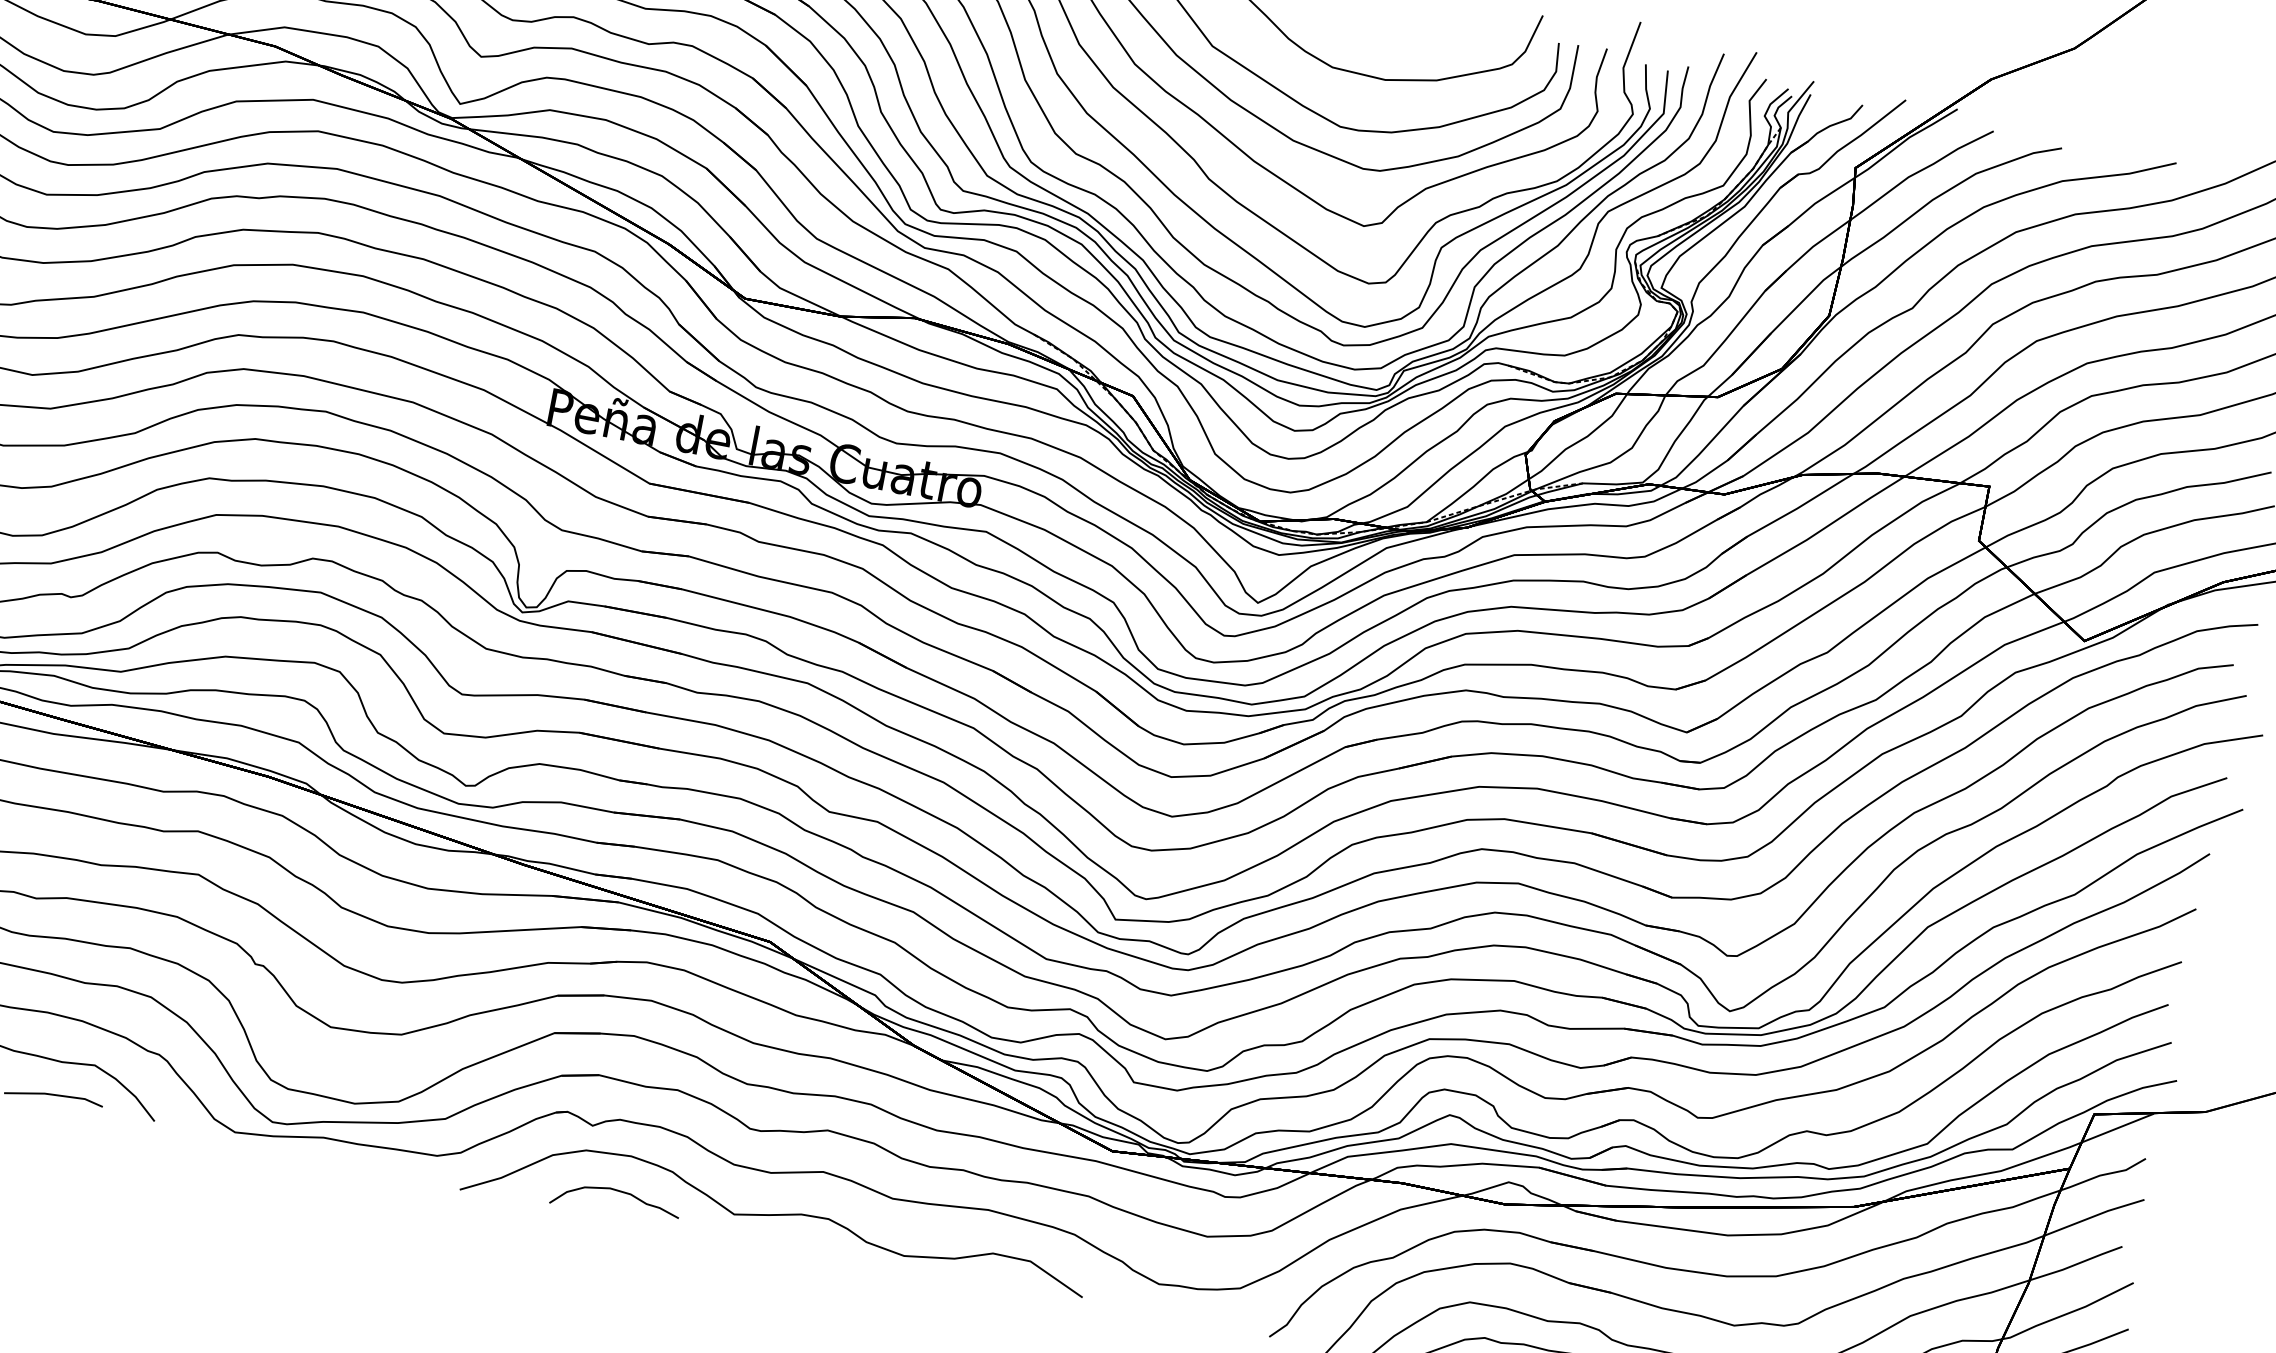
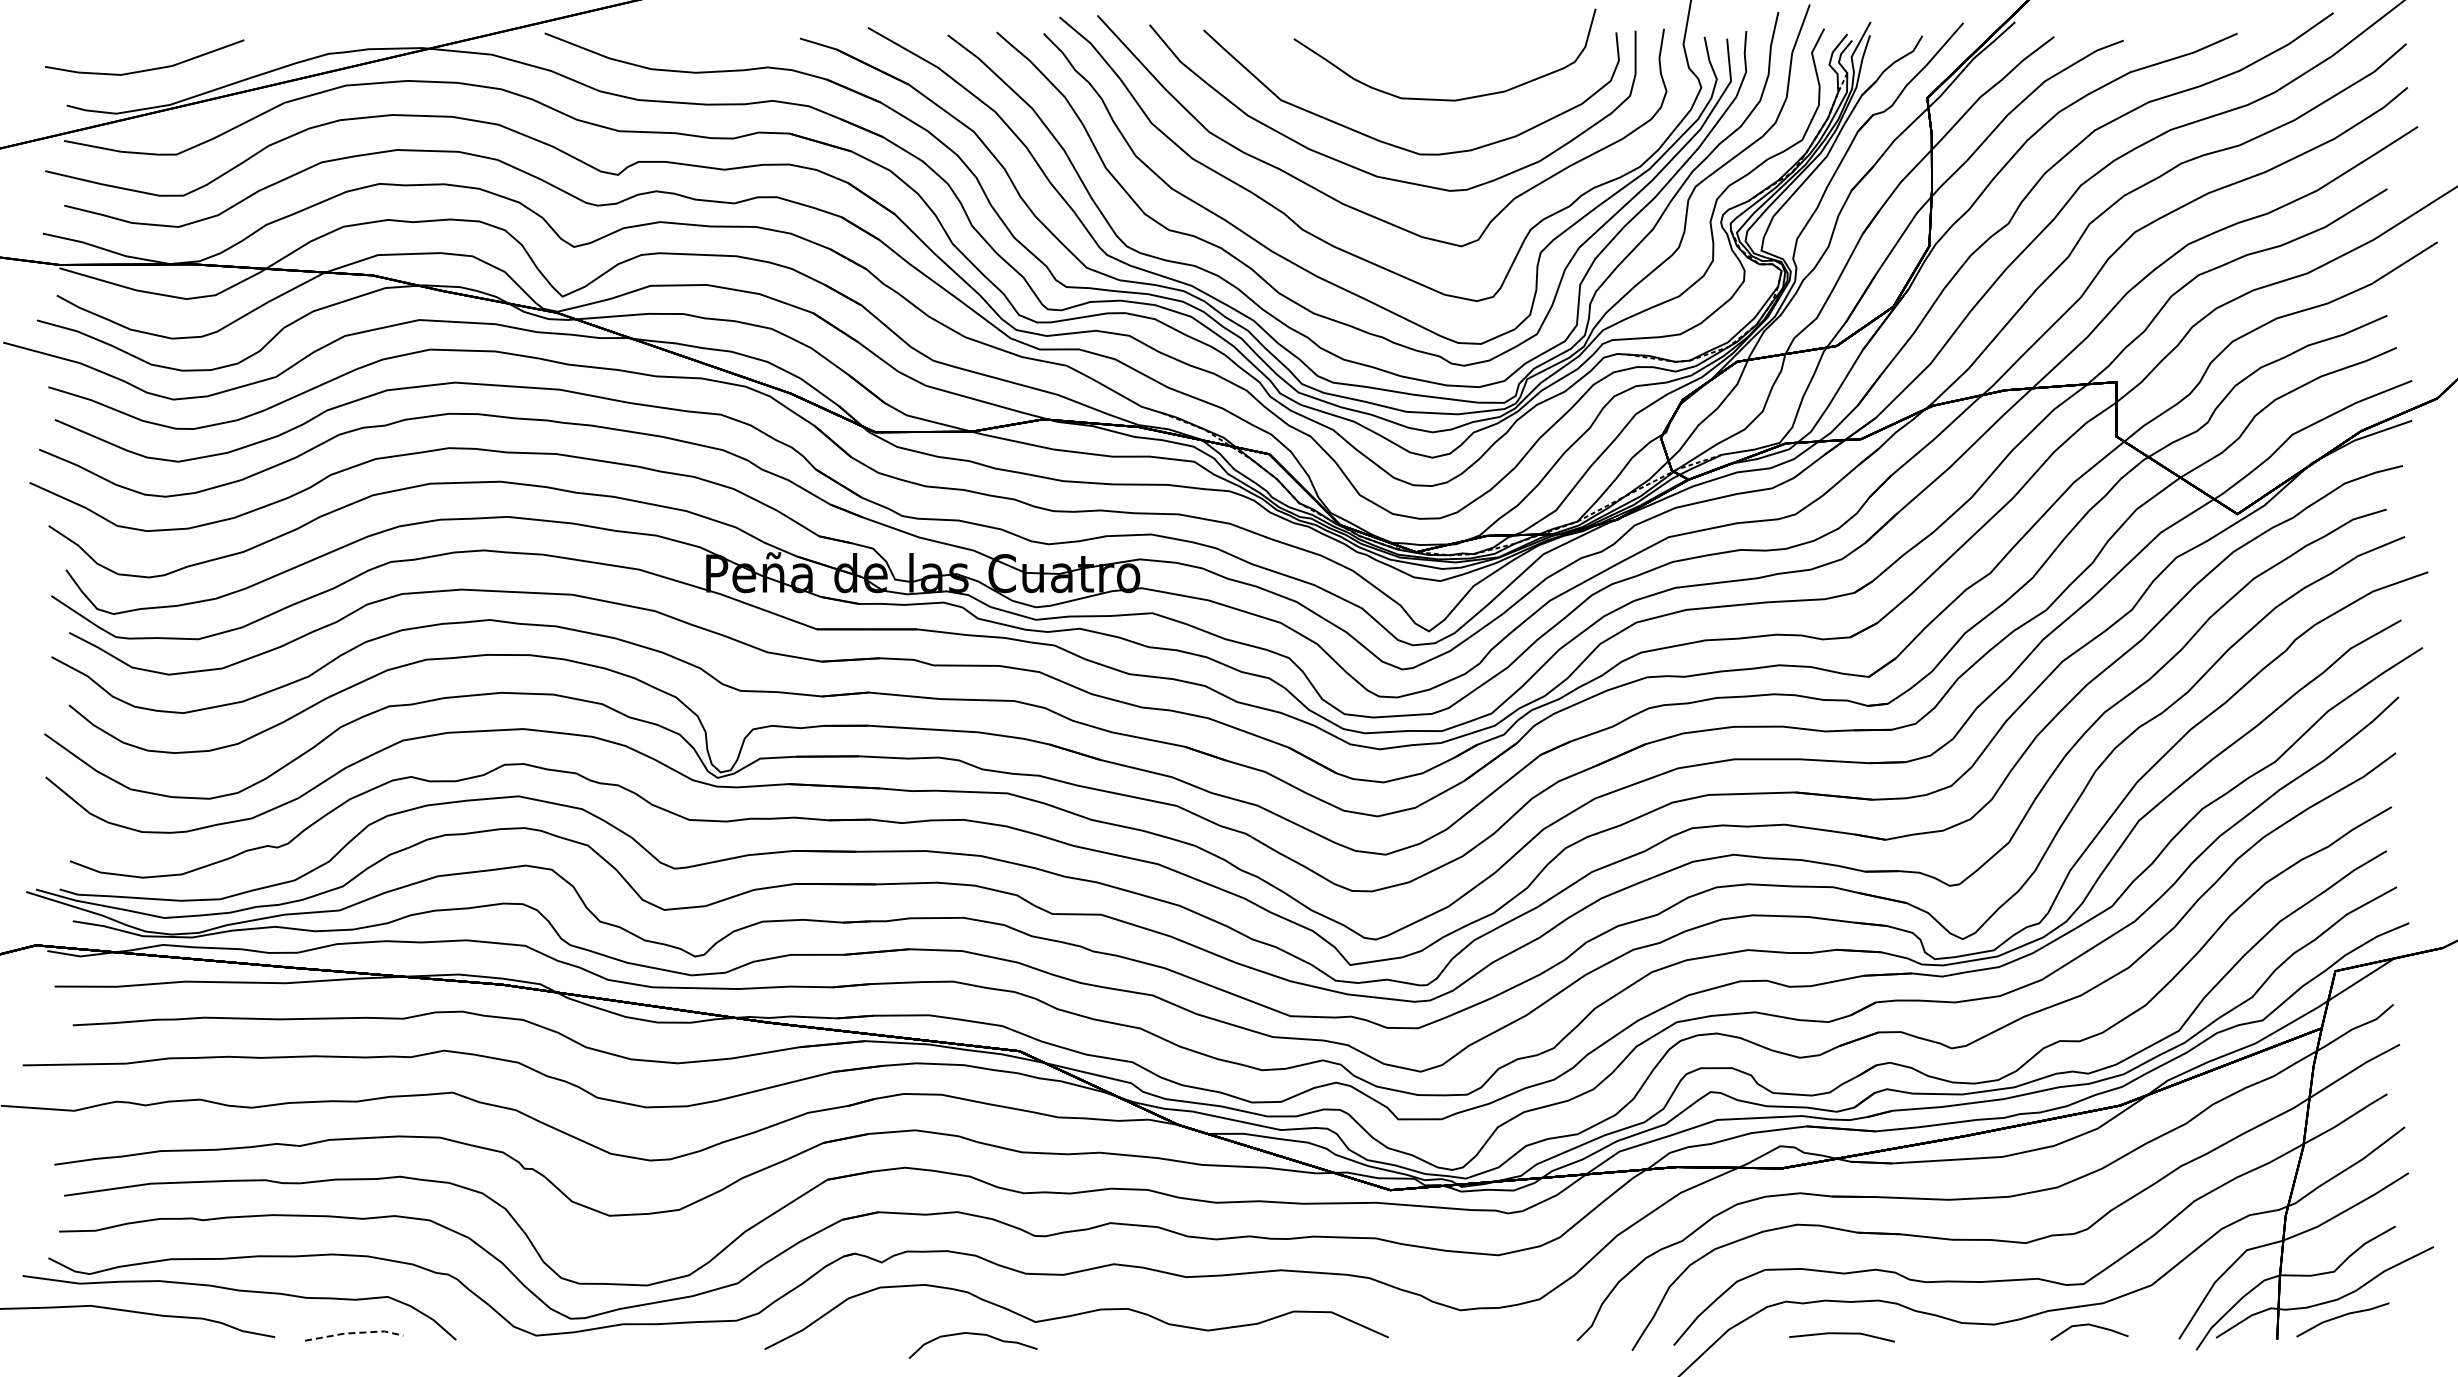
line: (54, 1095) -> (354, 1333), solid -> dashed
curve: (616, 1191) -> (972, 1334), moved

